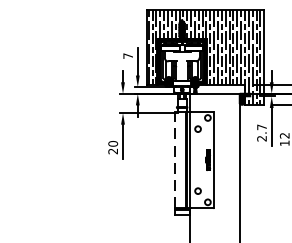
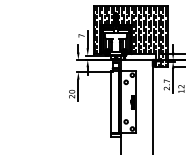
line: (175, 160) -> (111, 102), dashed -> solid

